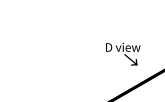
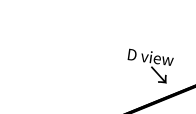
text: (123, 53) -> (150, 65), moved

